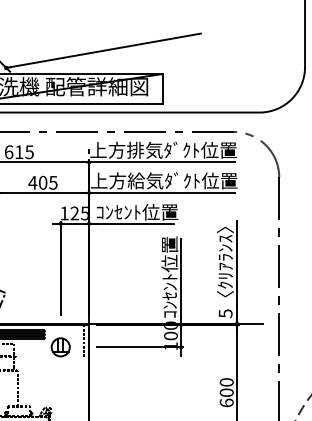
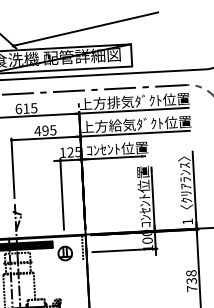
text: (42, 182) -> (45, 130), 405 -> 495
text: (225, 313) -> (187, 221), 5 -> 1
text: (226, 392) -> (191, 280), 600 -> 738

